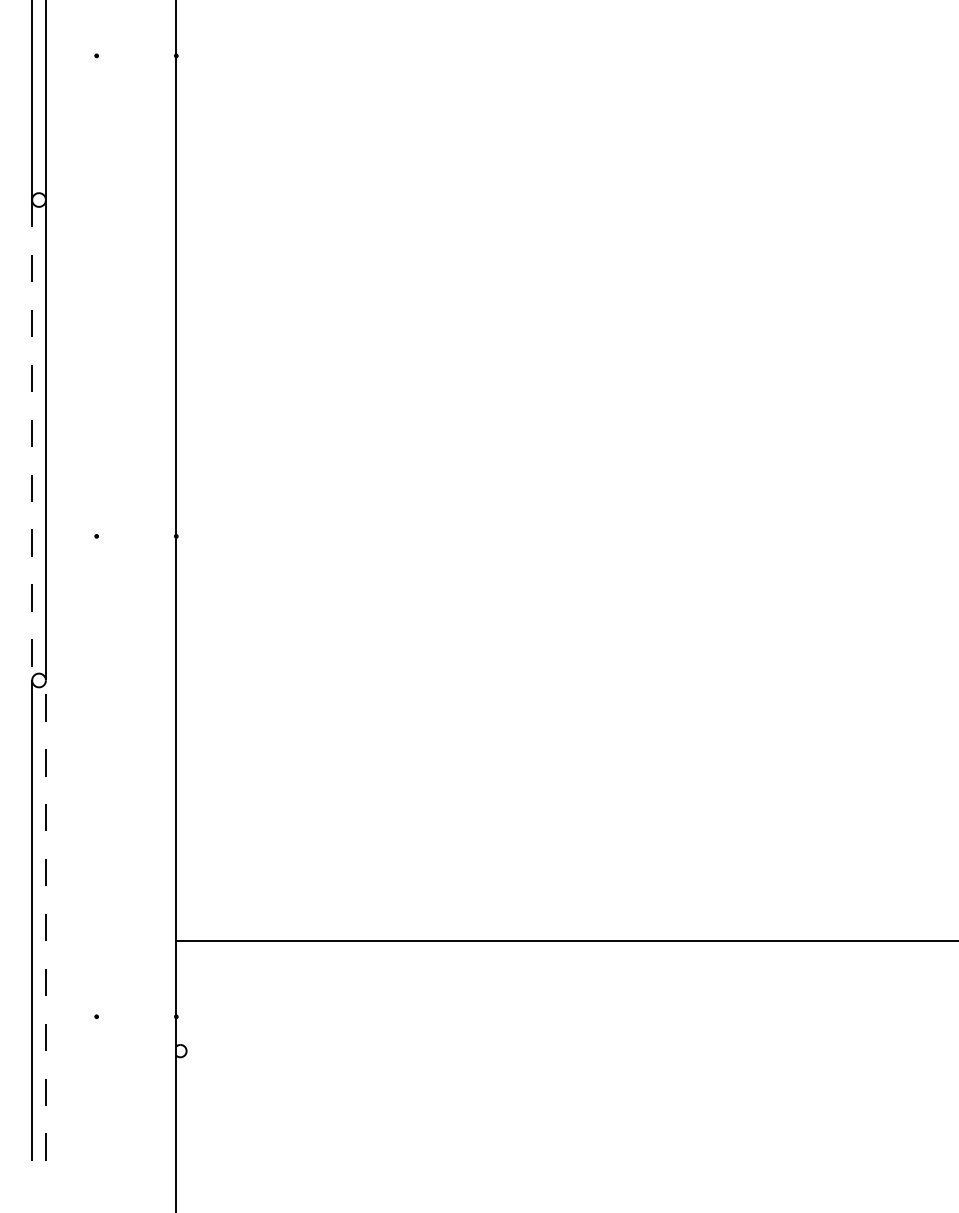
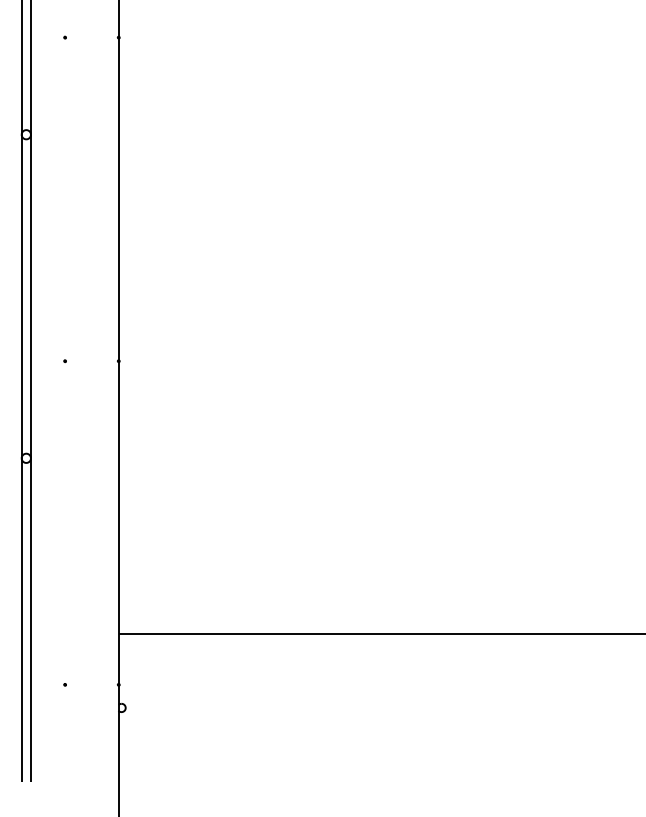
line: (31, 440) -> (21, 296), dashed -> solid
line: (45, 921) -> (30, 620), dashed -> solid

